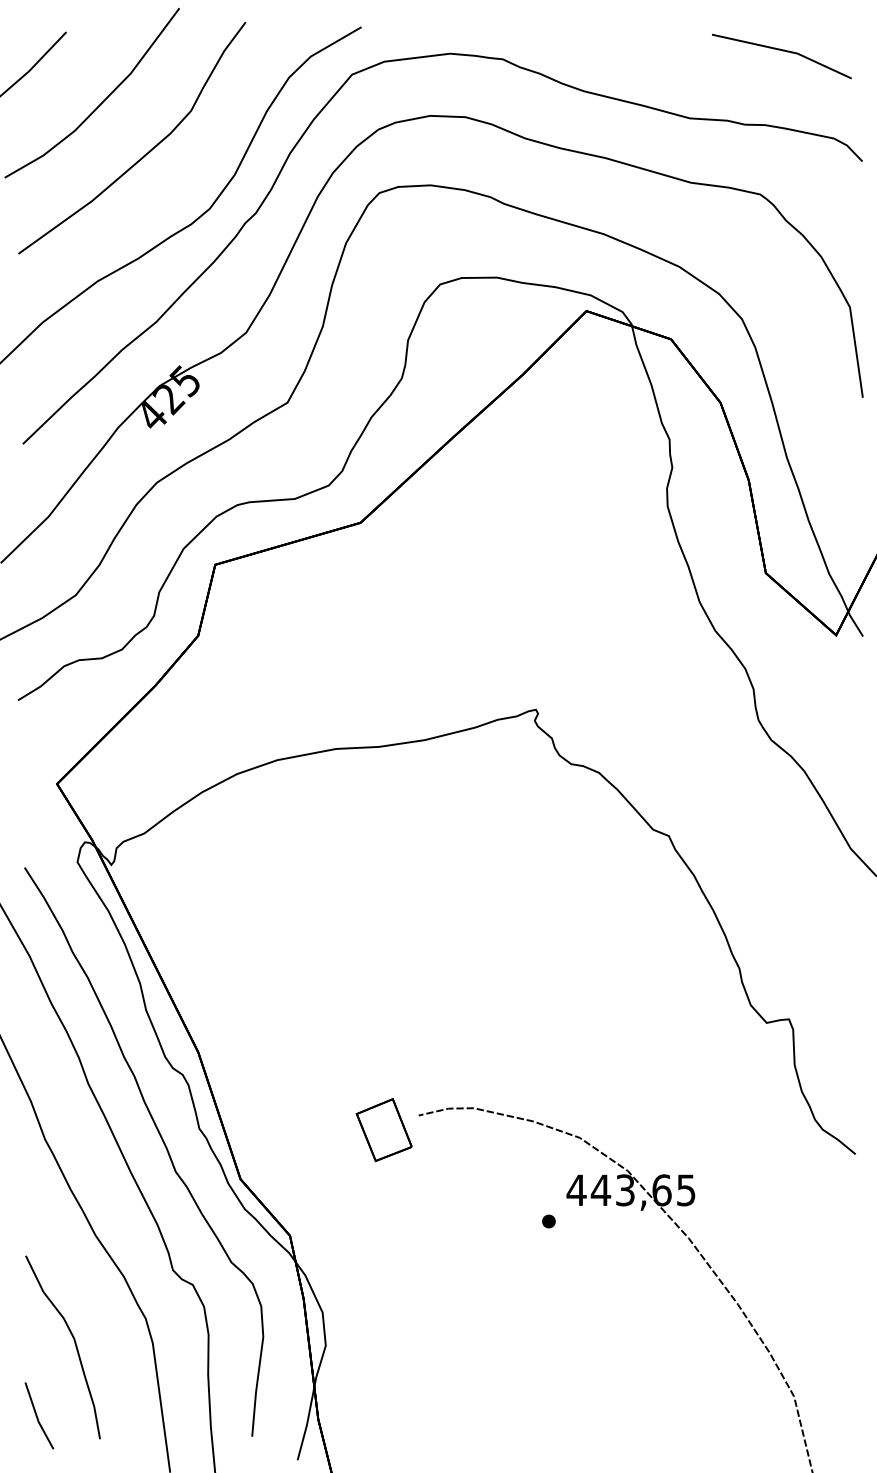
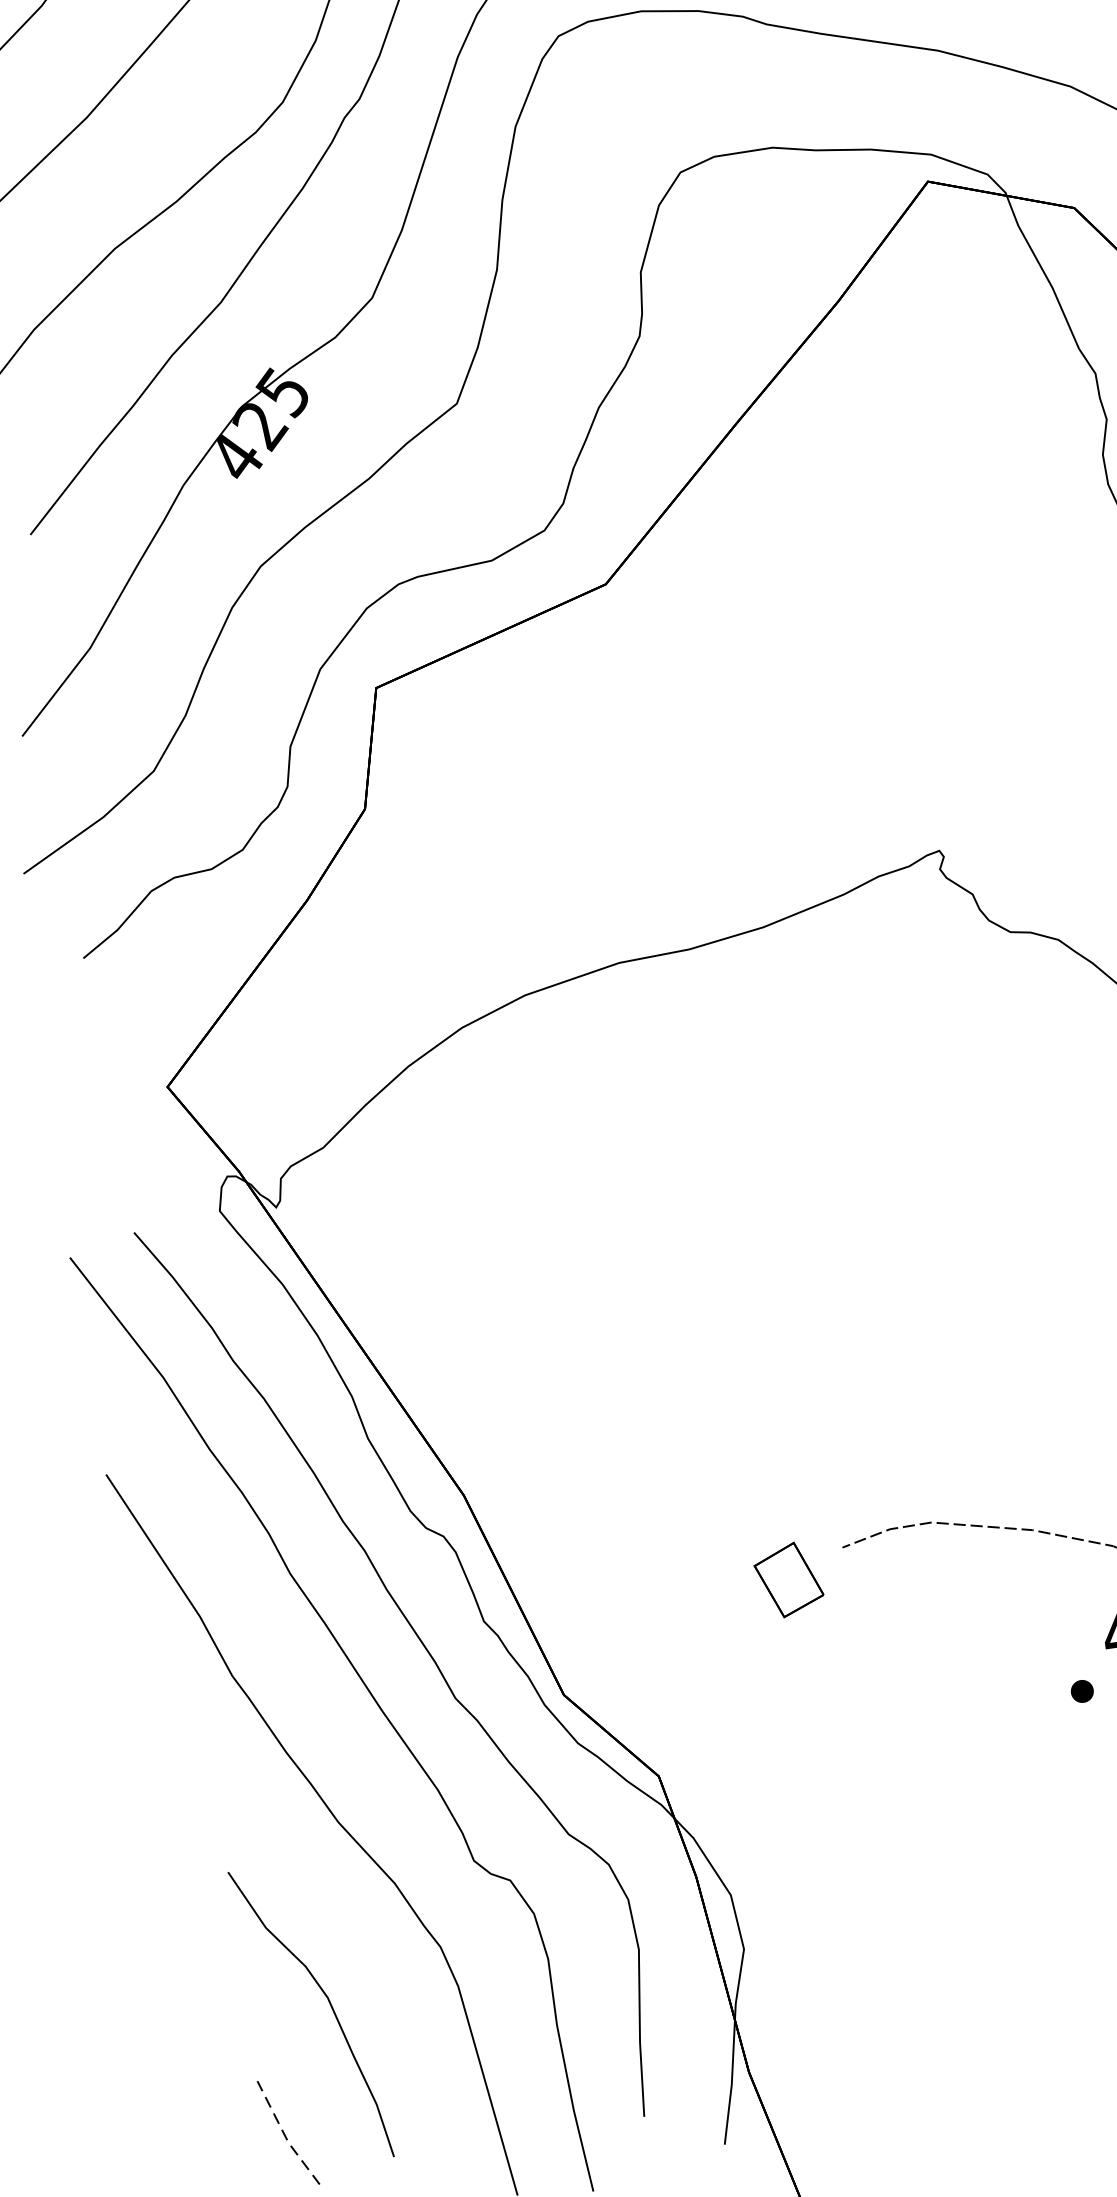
part: (383, 1130) -> (787, 1580), size x0.7
line: (37, 1417) -> (285, 2136), solid -> dashed

